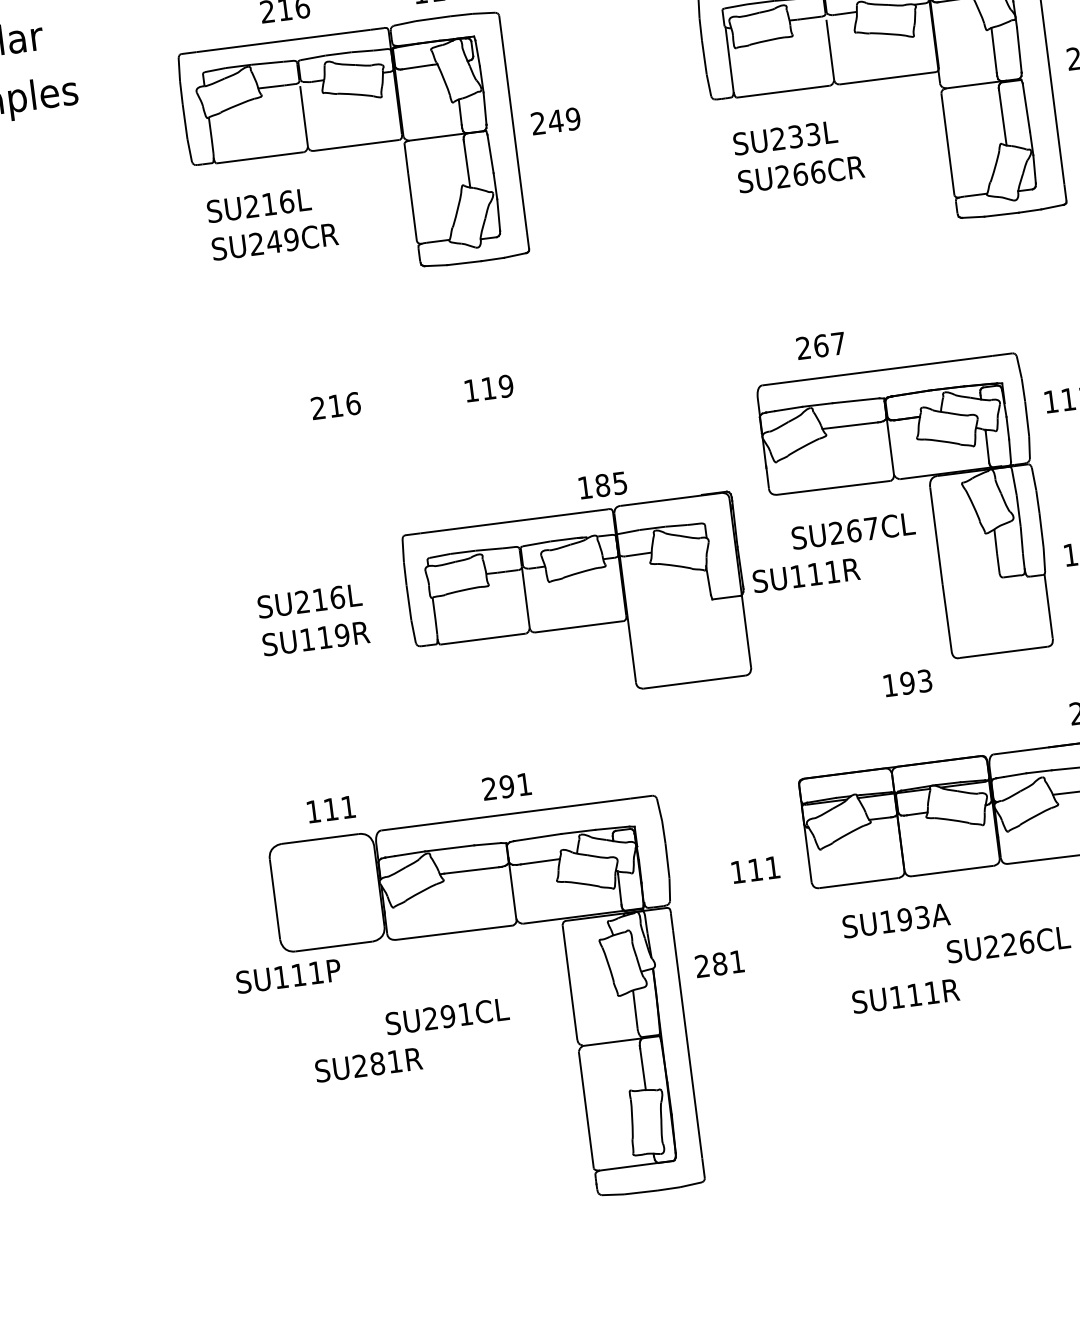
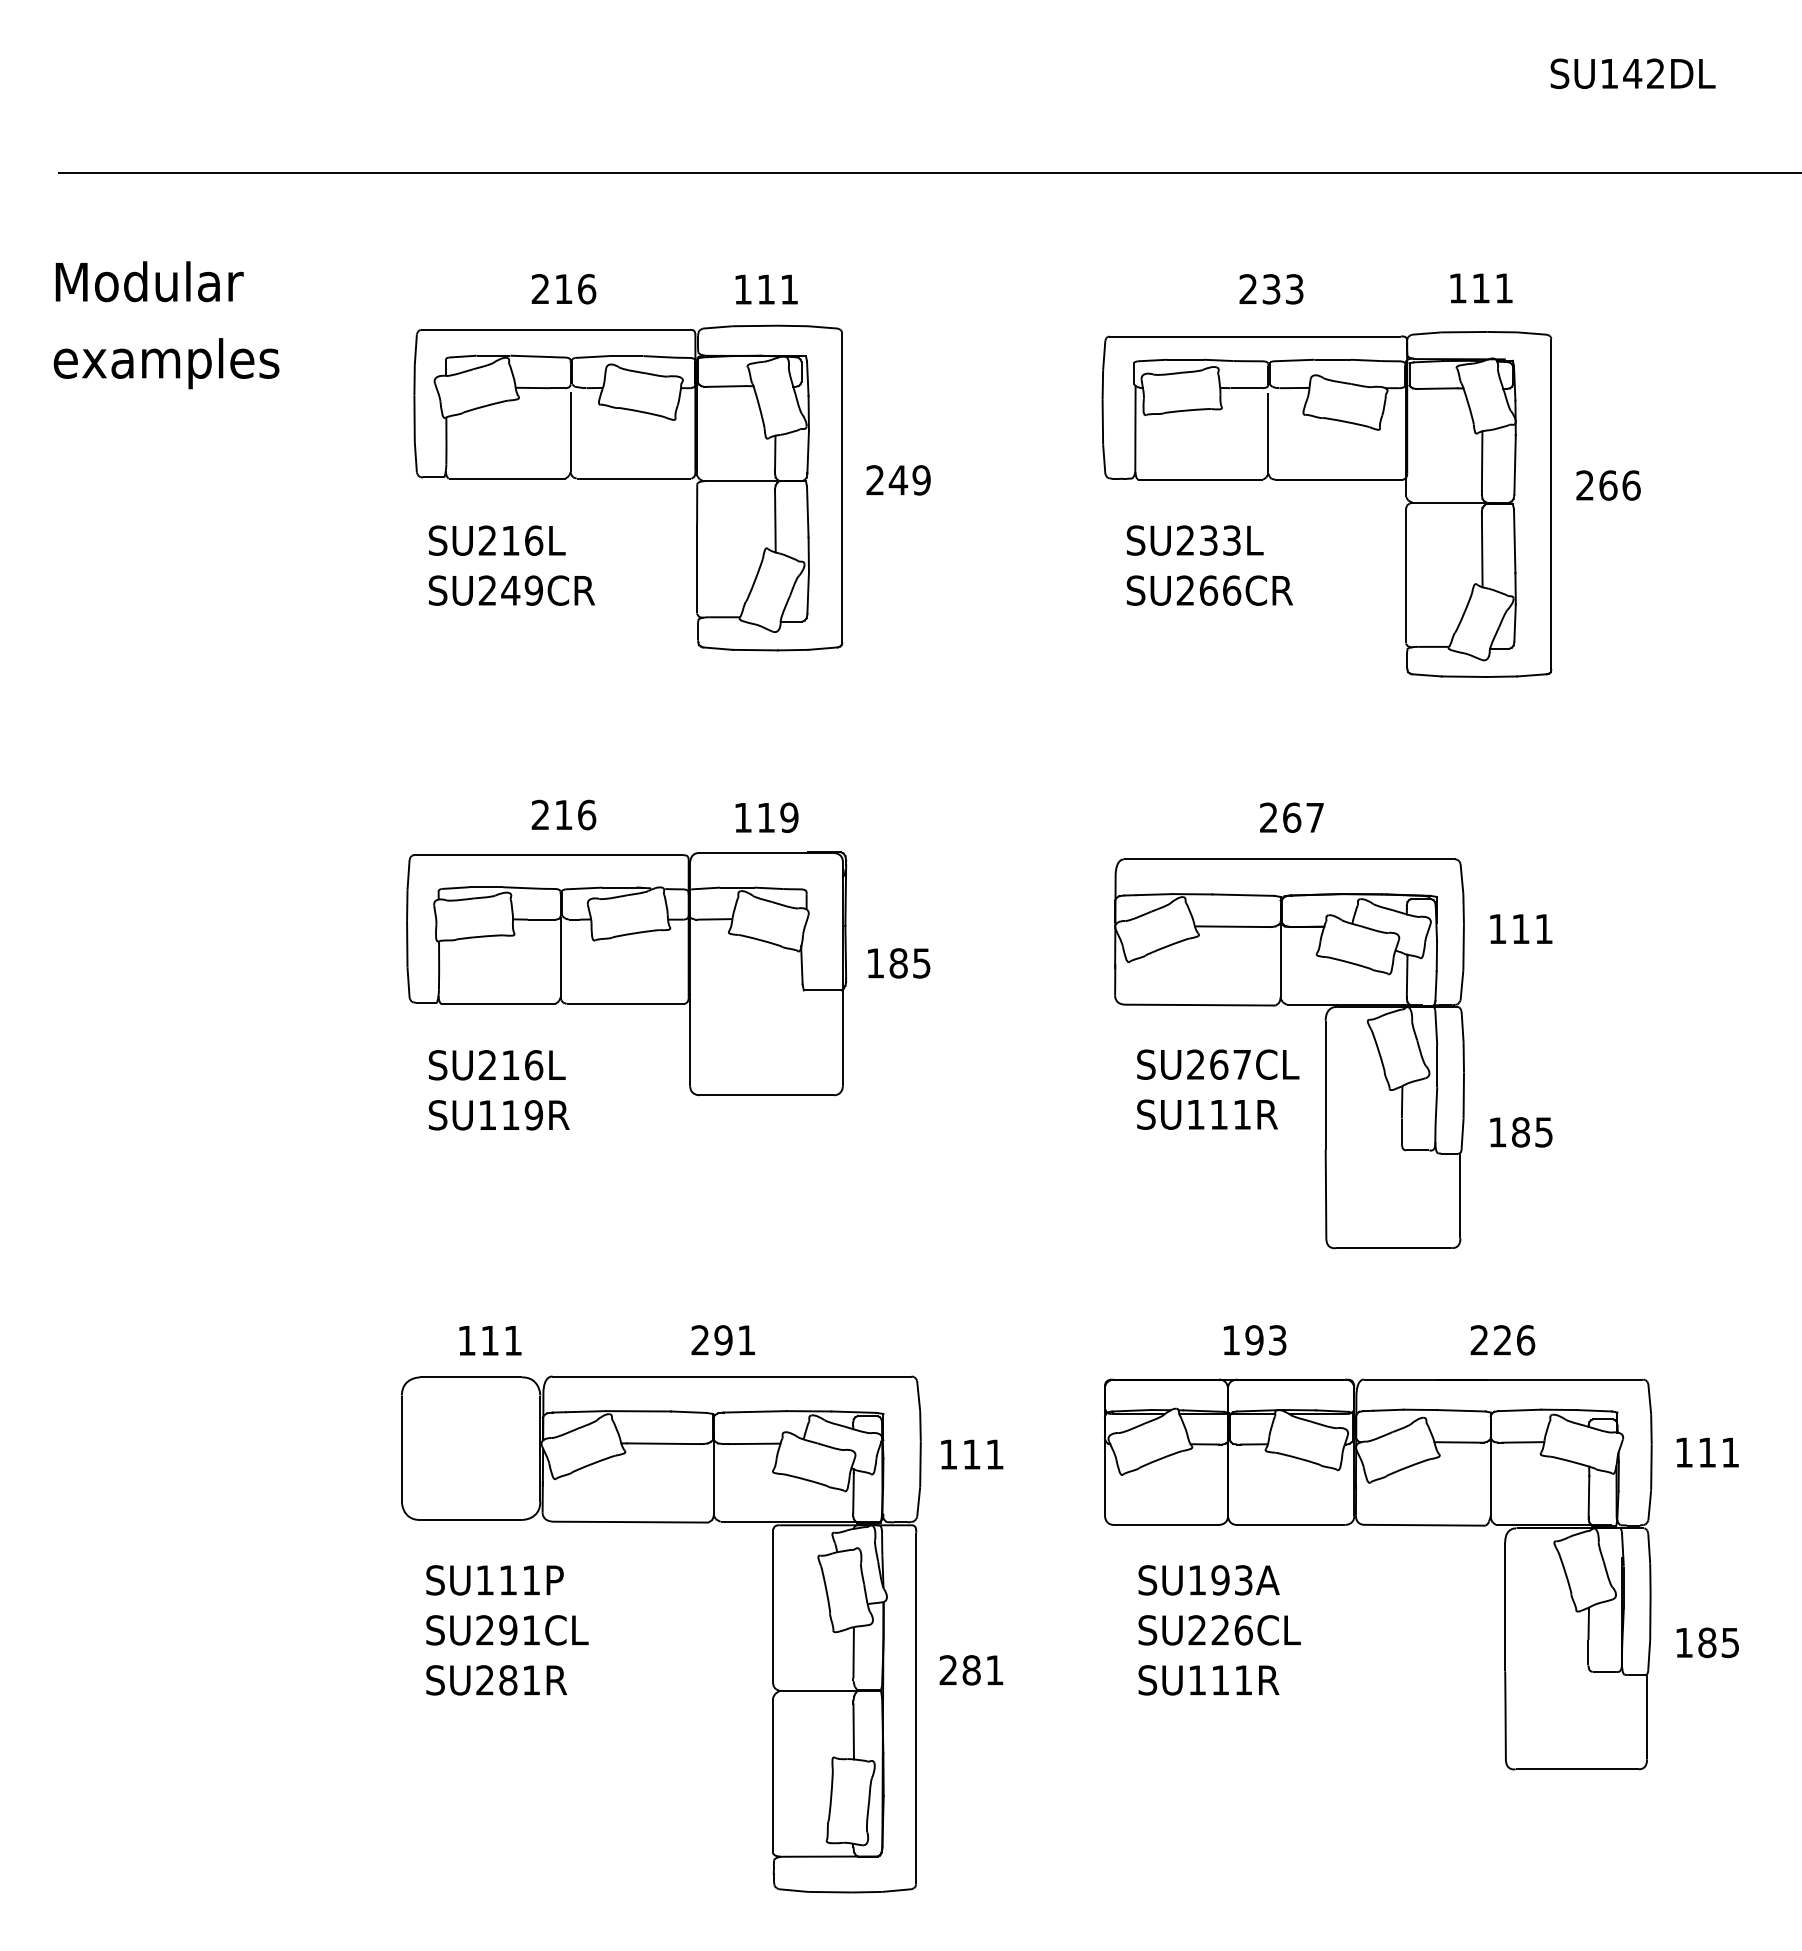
text: (820, 345) -> (1291, 817), moved
text: (806, 575) -> (1207, 1114), moved
part: (577, 603) -> (626, 973), moved
text: (907, 683) -> (1254, 1340), moved
text: (756, 869) -> (972, 1454), moved
text: (1008, 944) -> (1219, 1630), moved
text: (719, 964) -> (971, 1670), moved
text: (288, 976) -> (494, 1580), moved
text: (447, 1016) -> (507, 1630), moved

